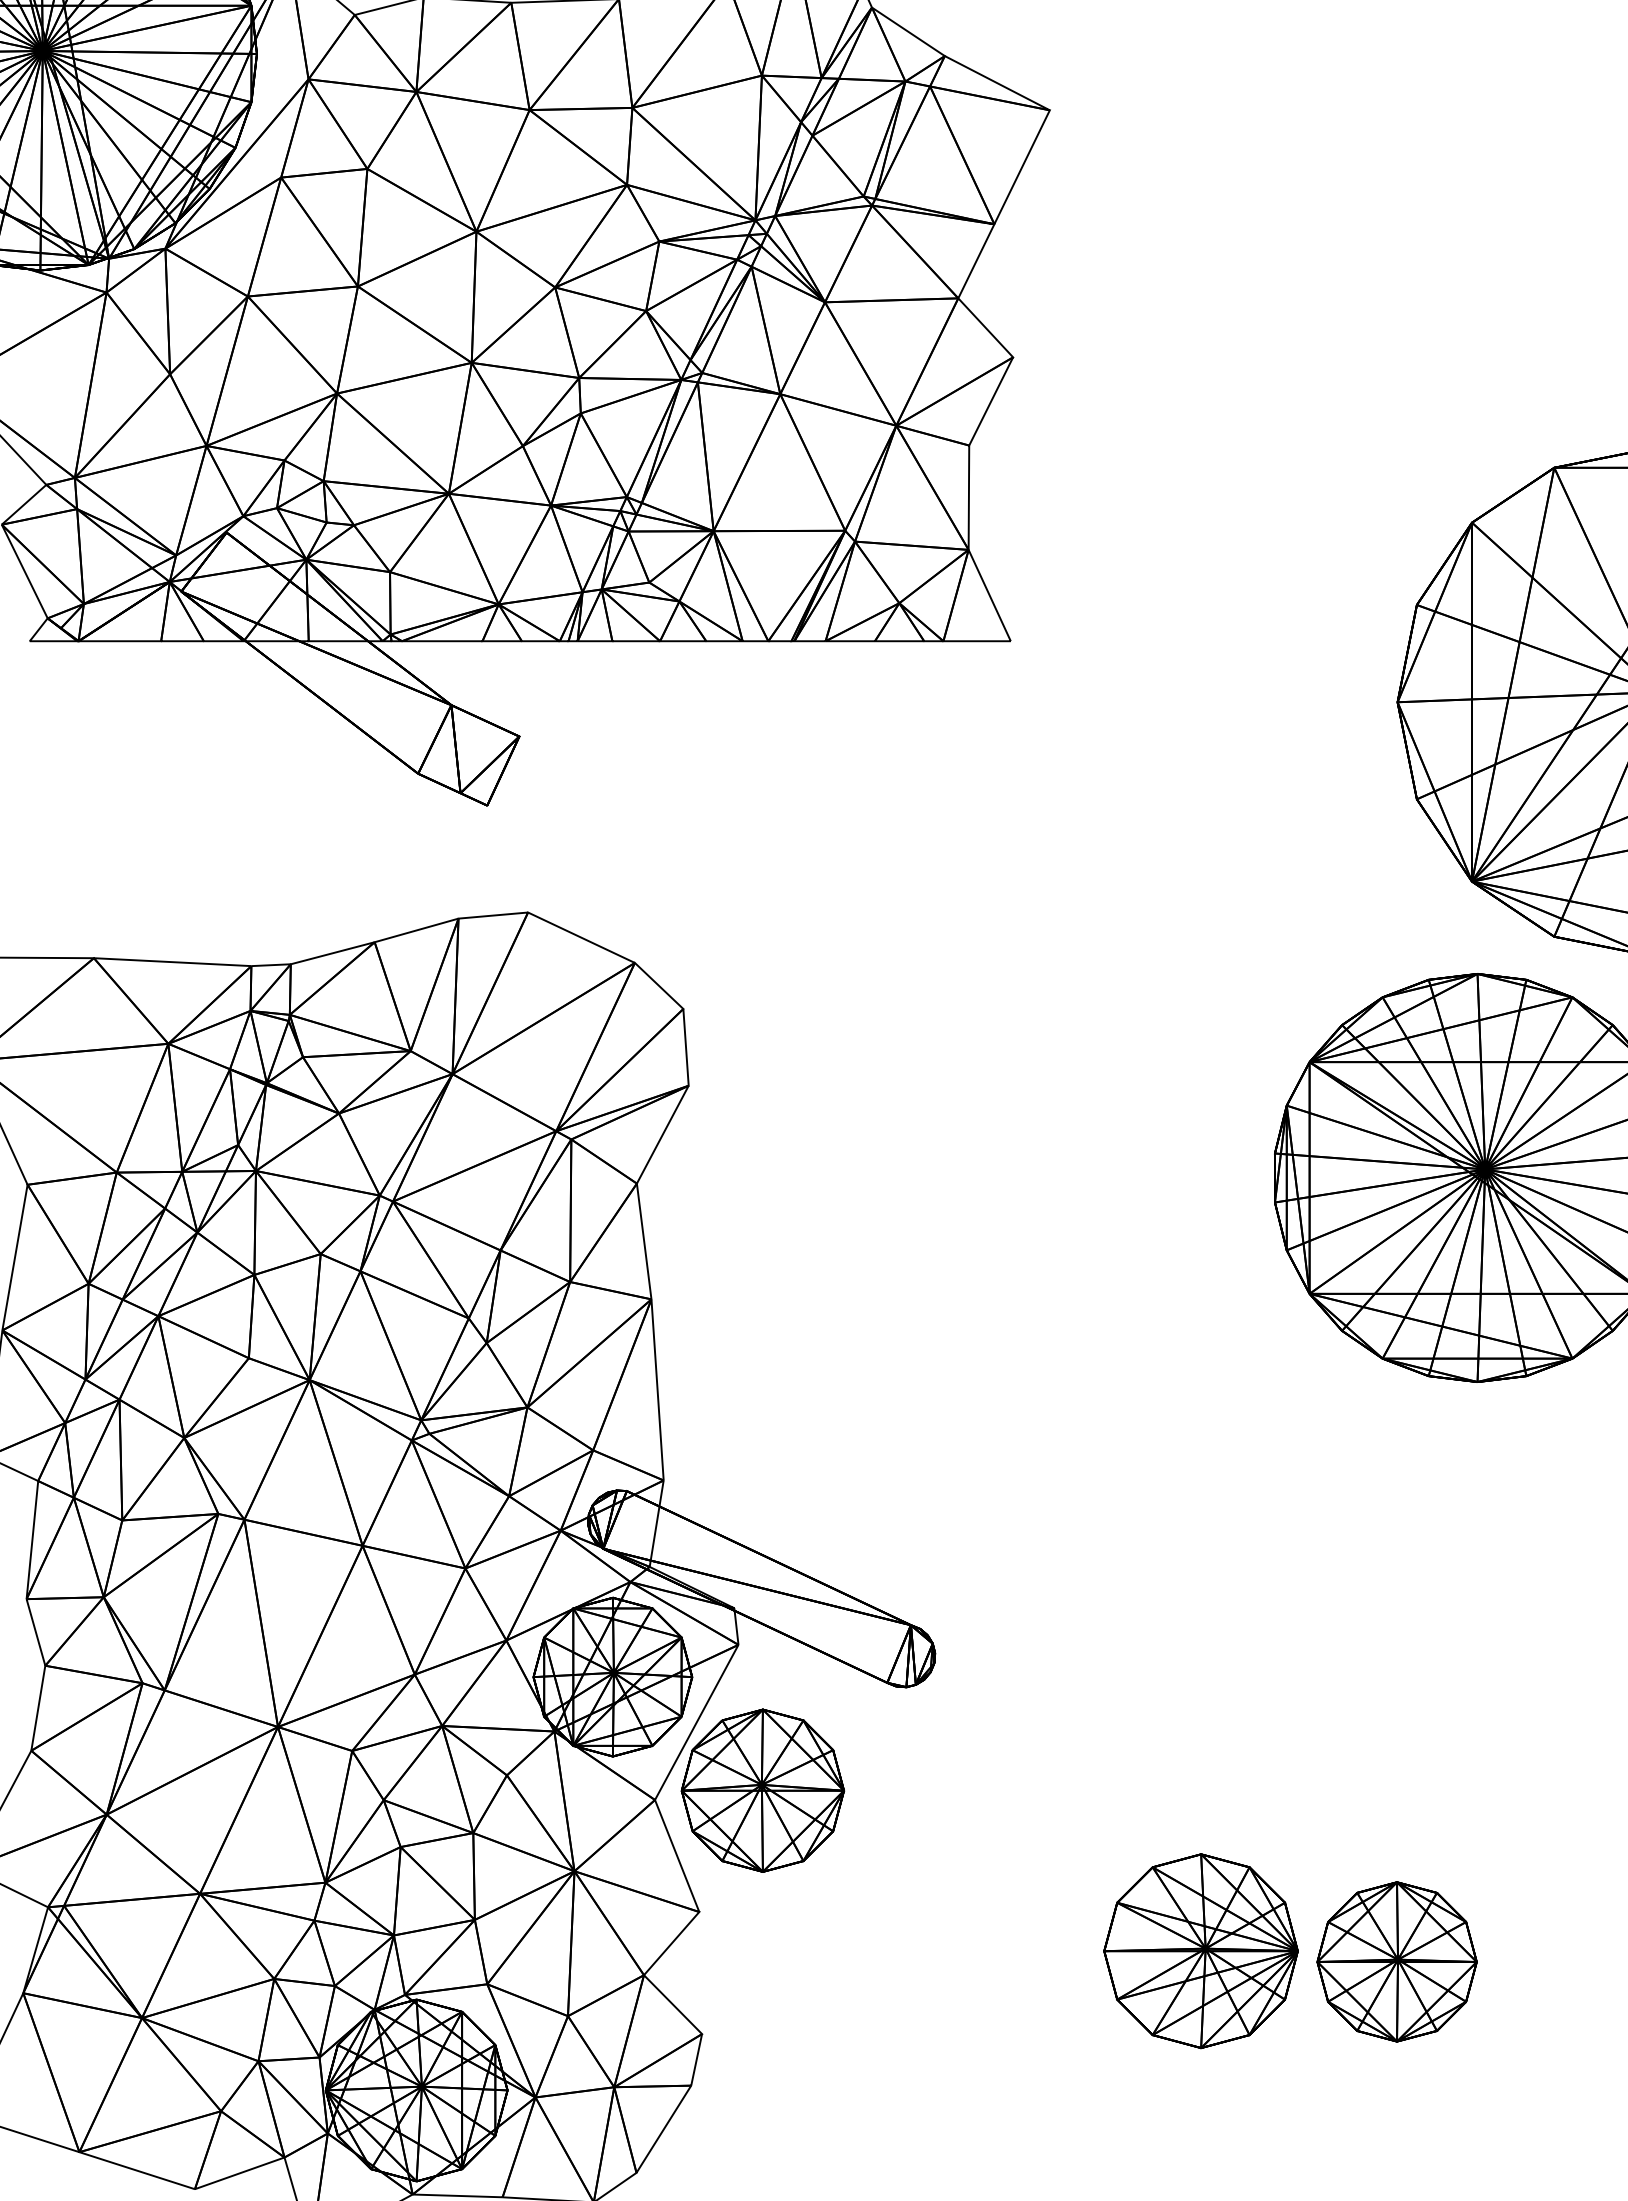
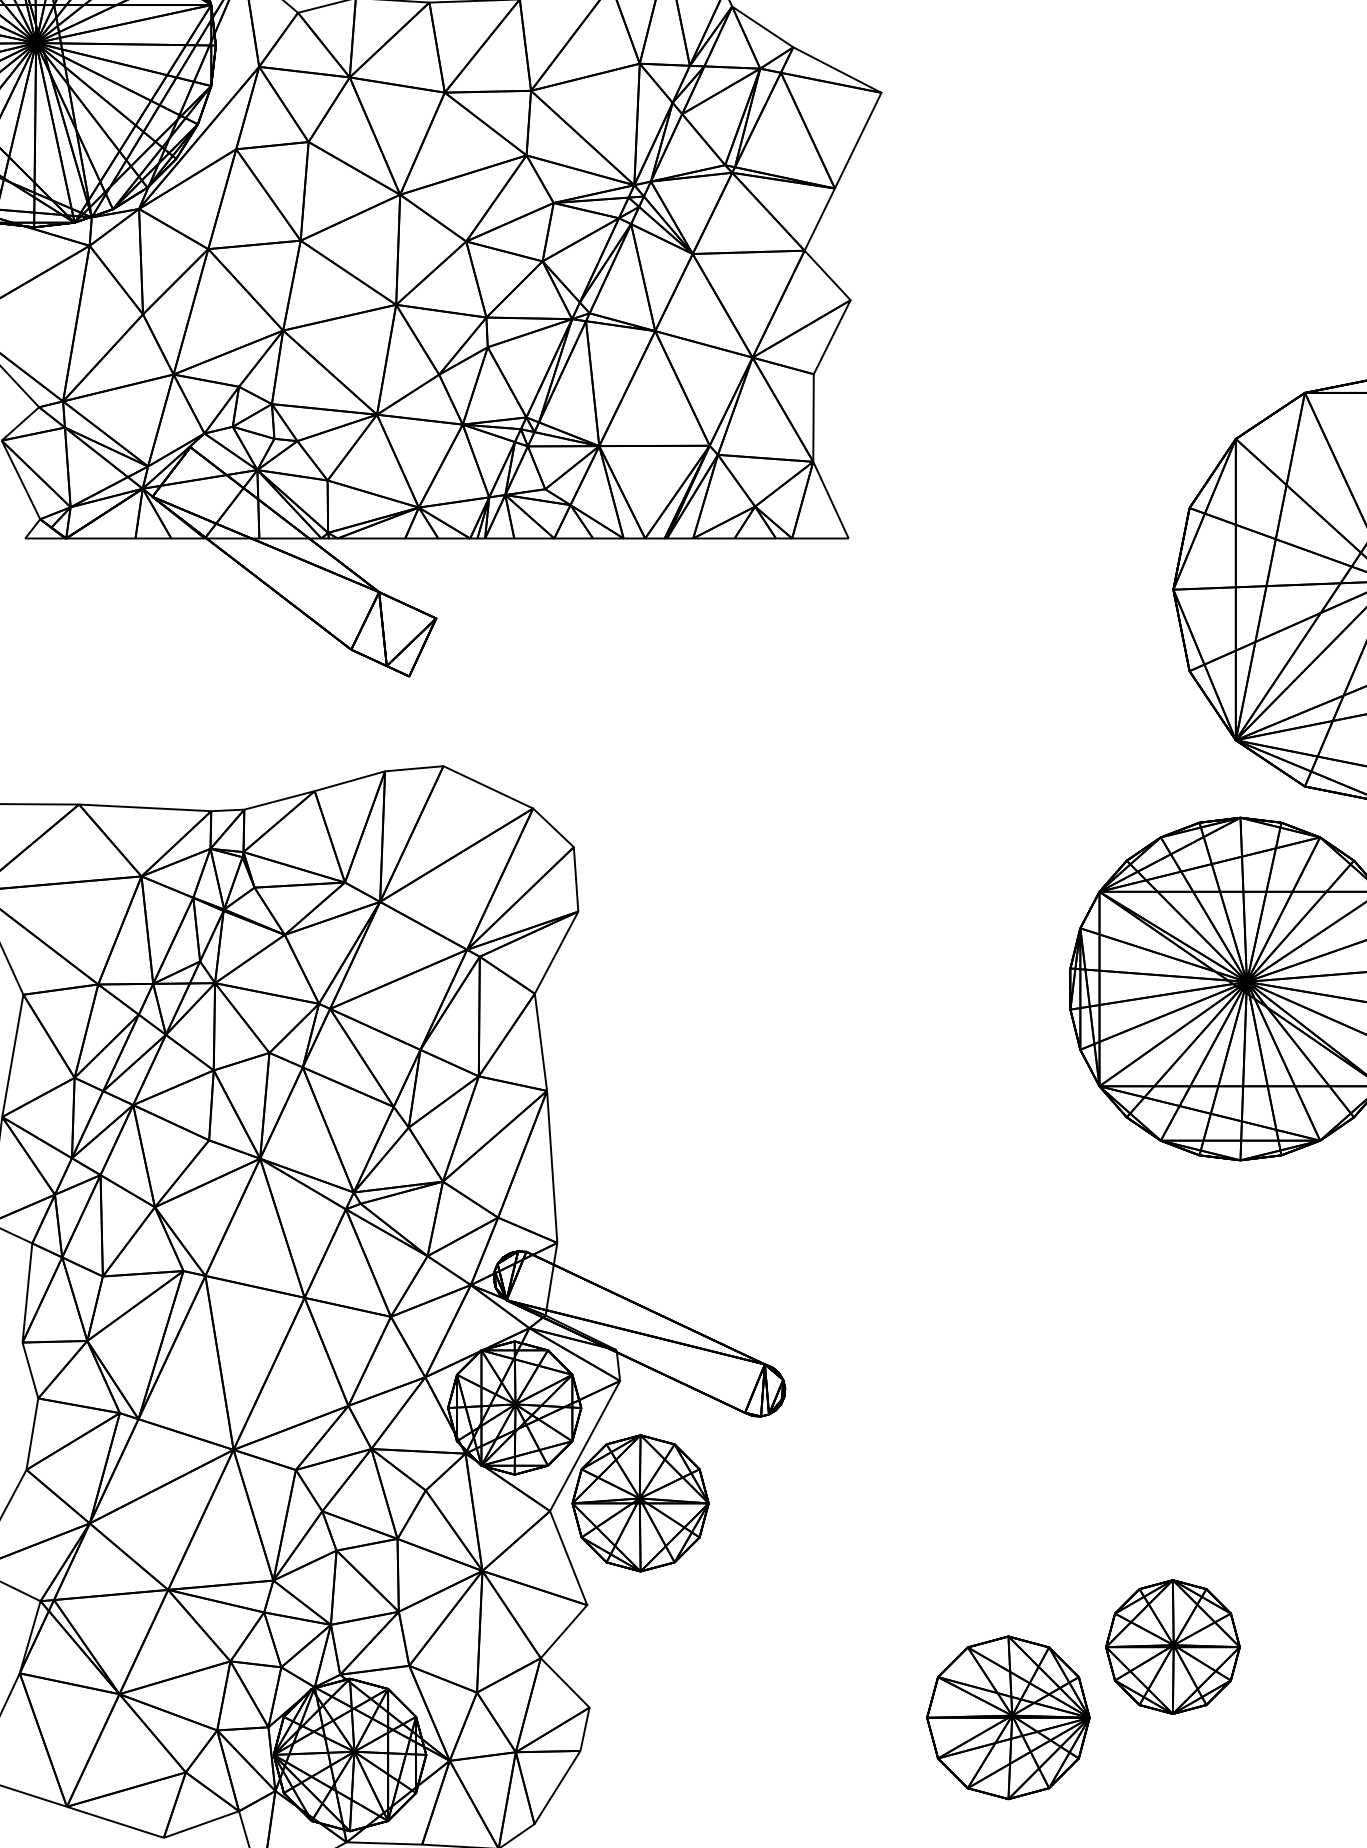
part: (1200, 1951) -> (1007, 1718), moved

